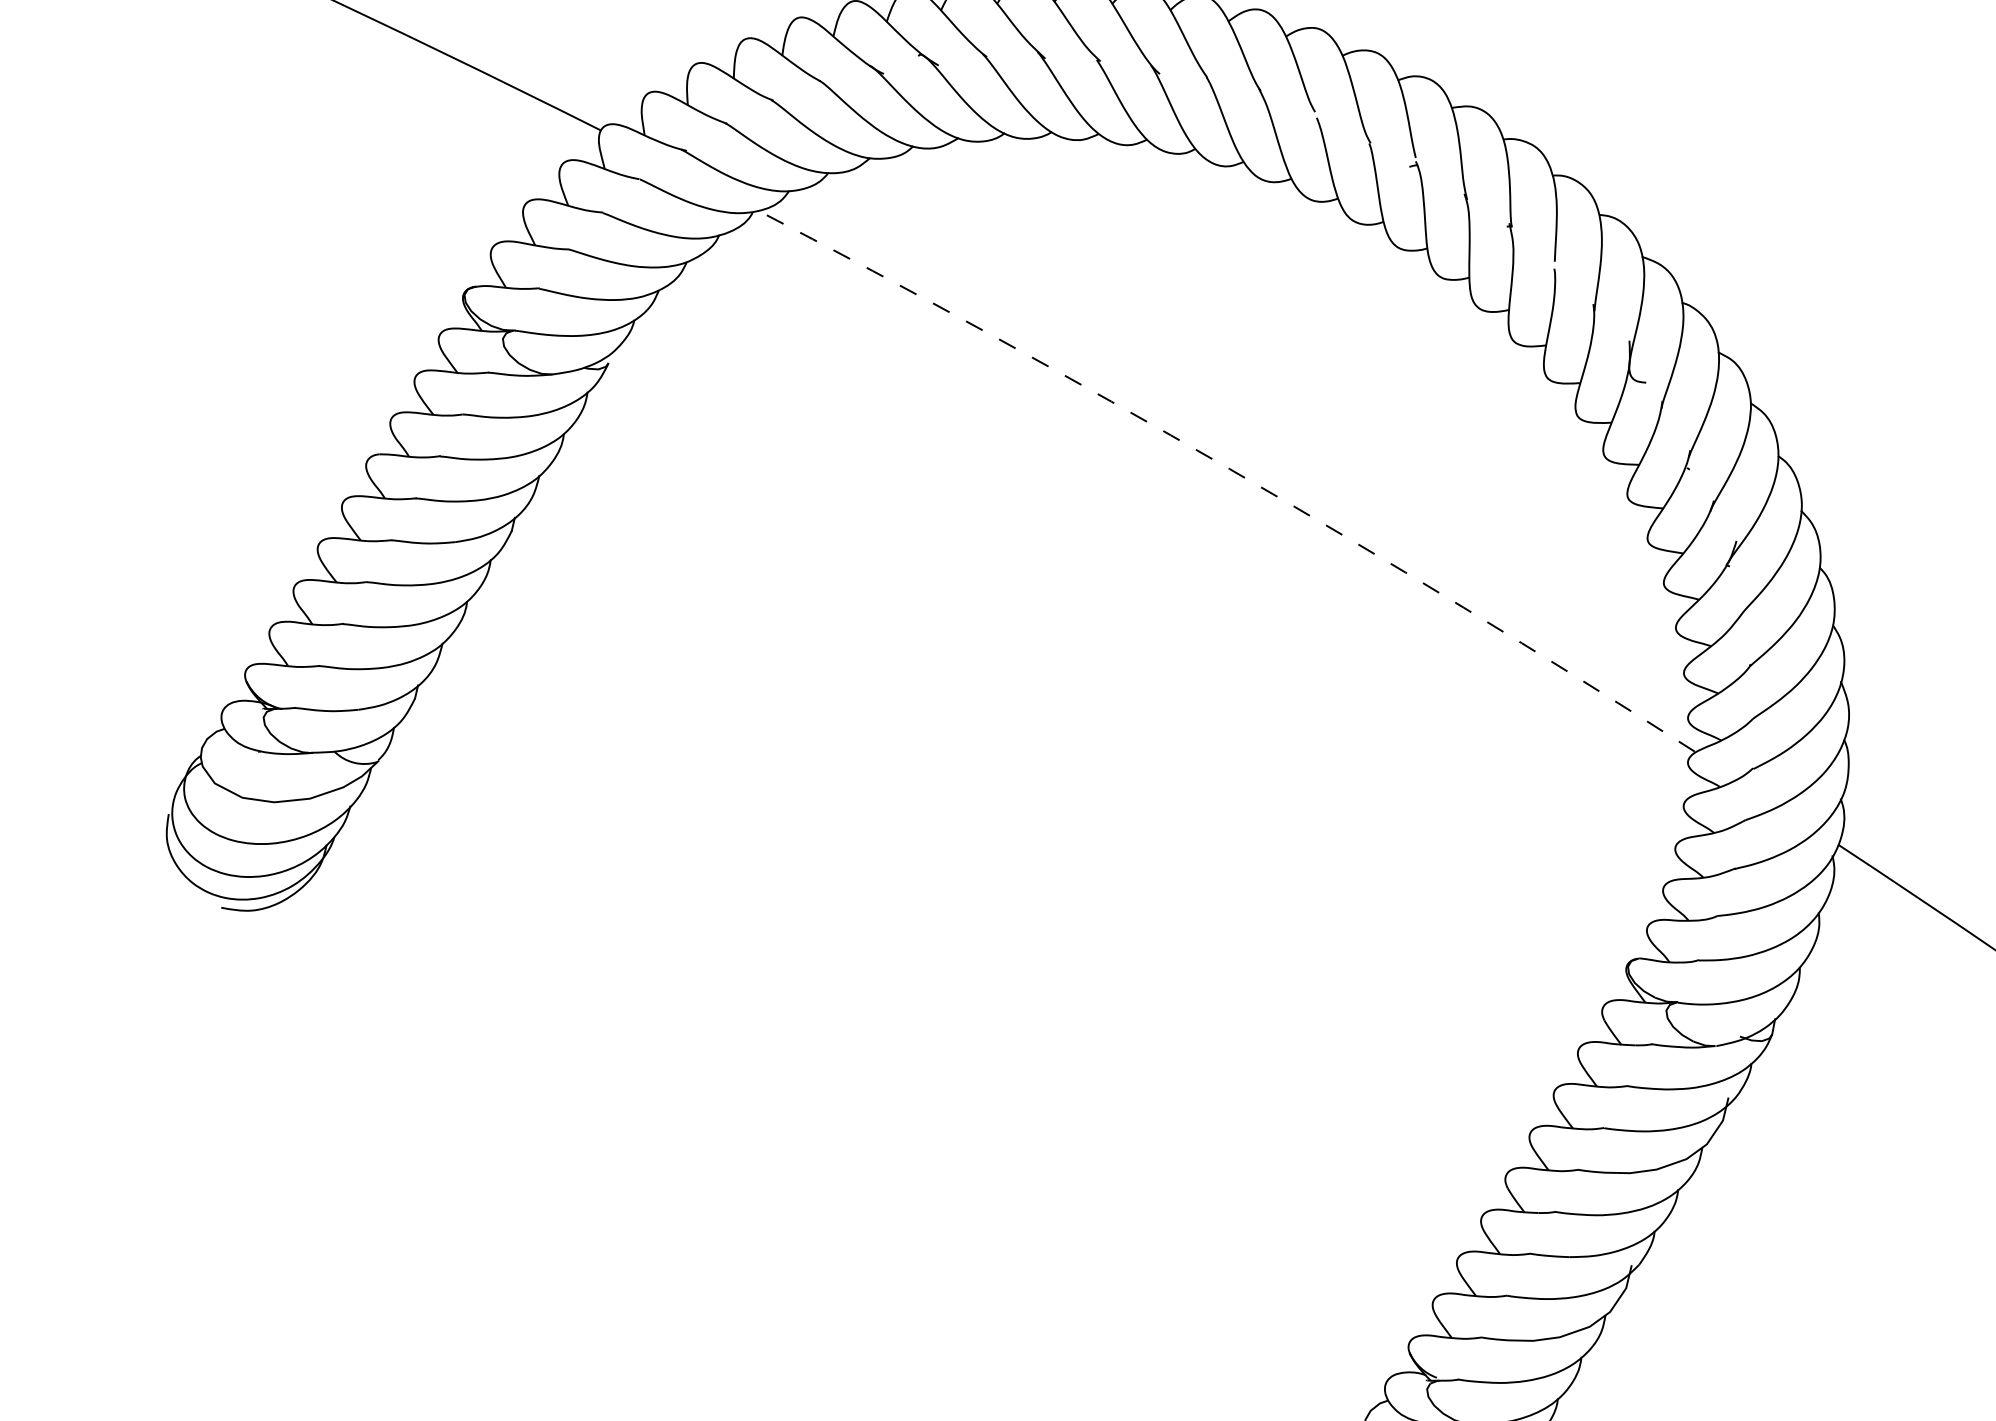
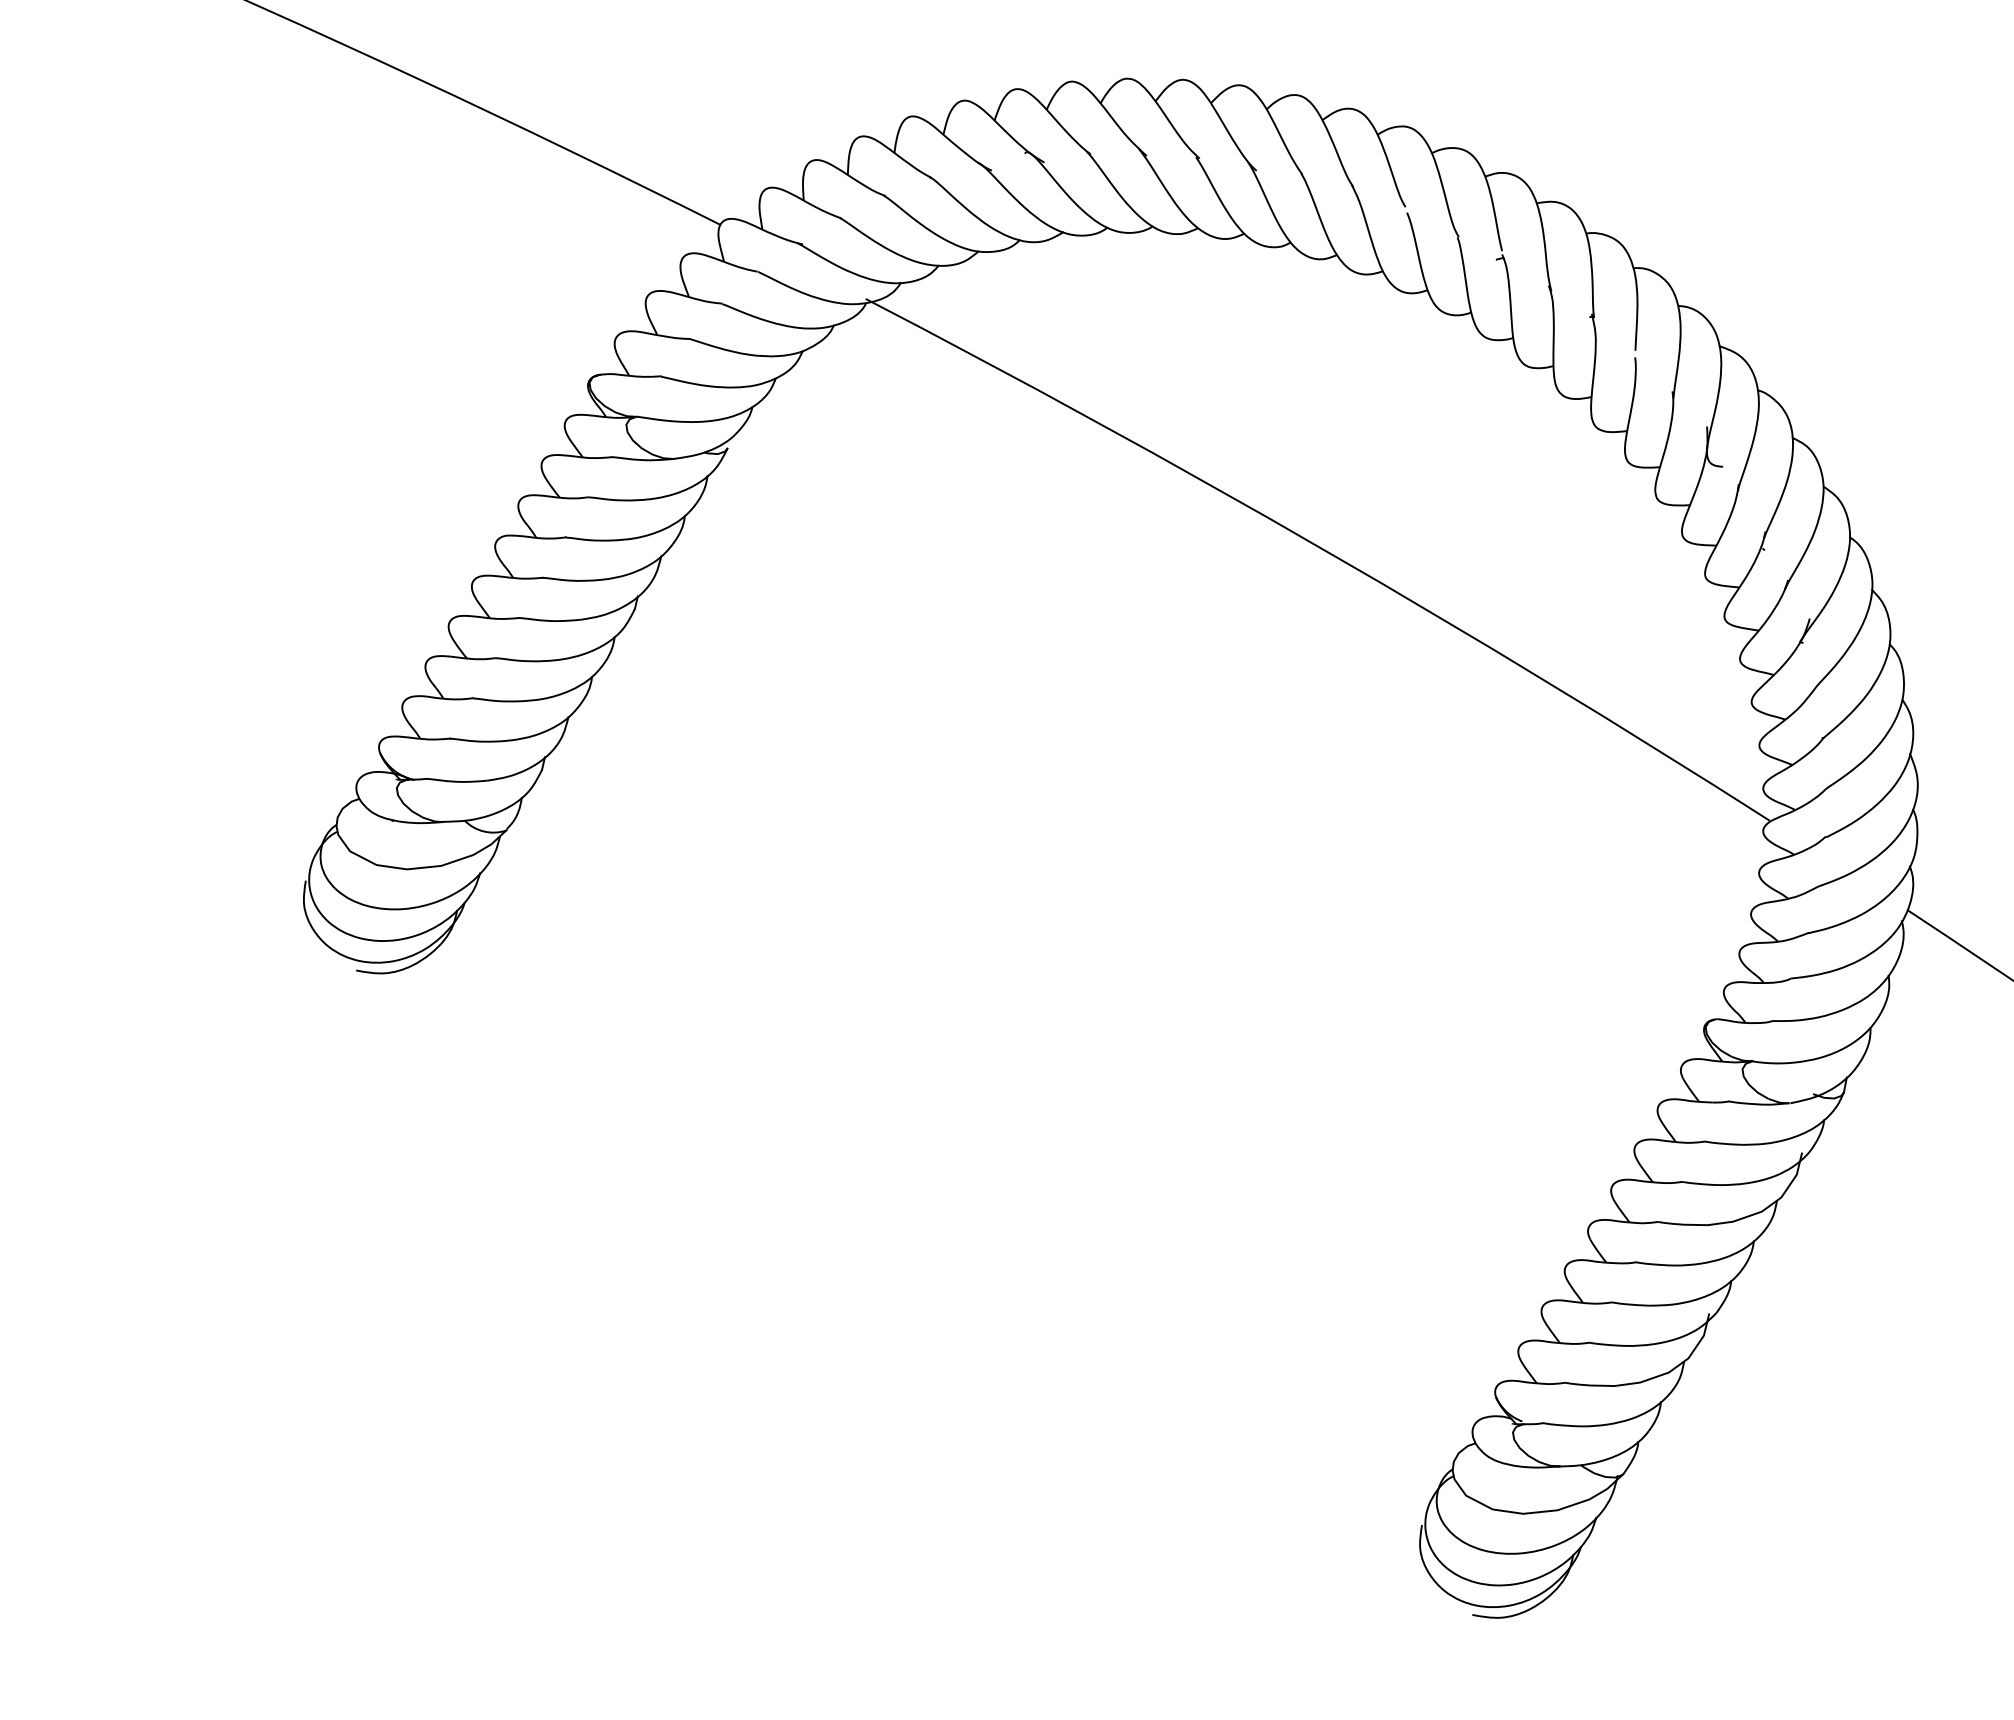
arc: (1229, 468) -> (1323, 549), dashed -> solid

